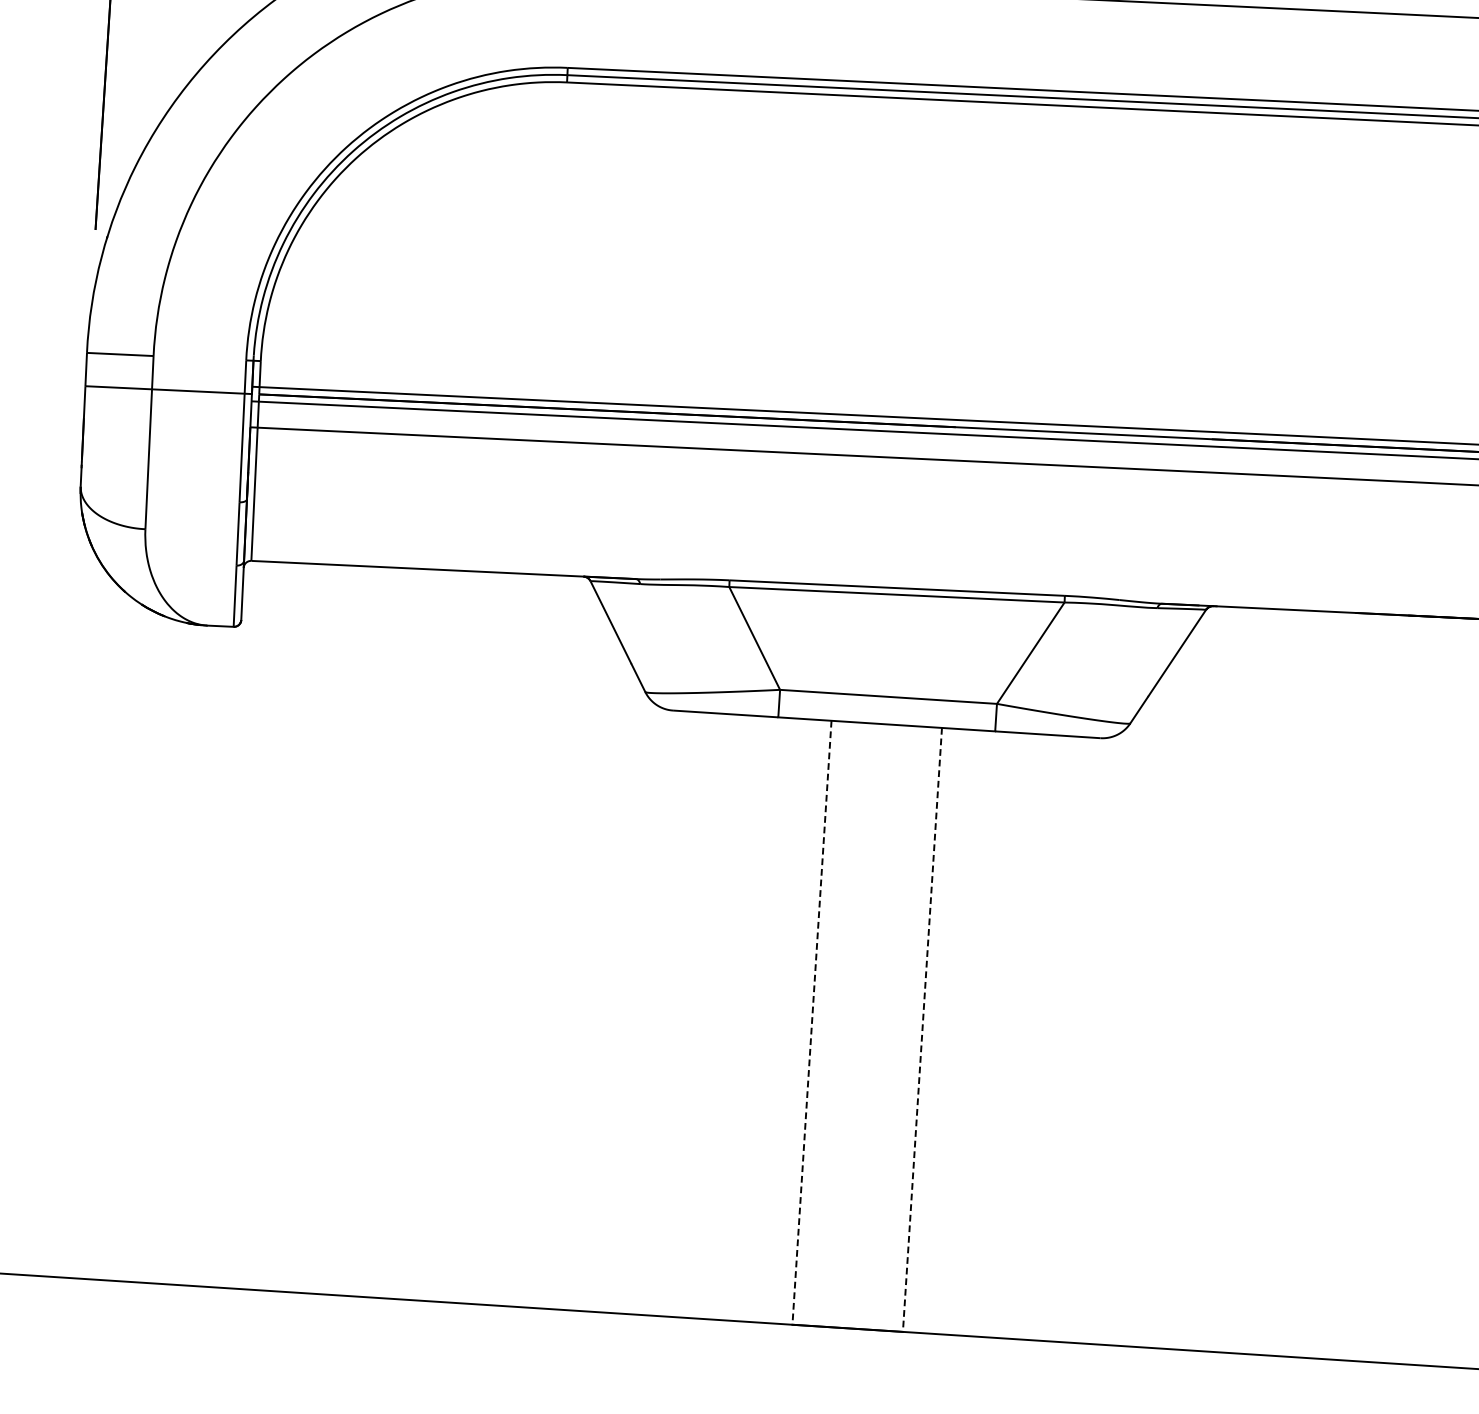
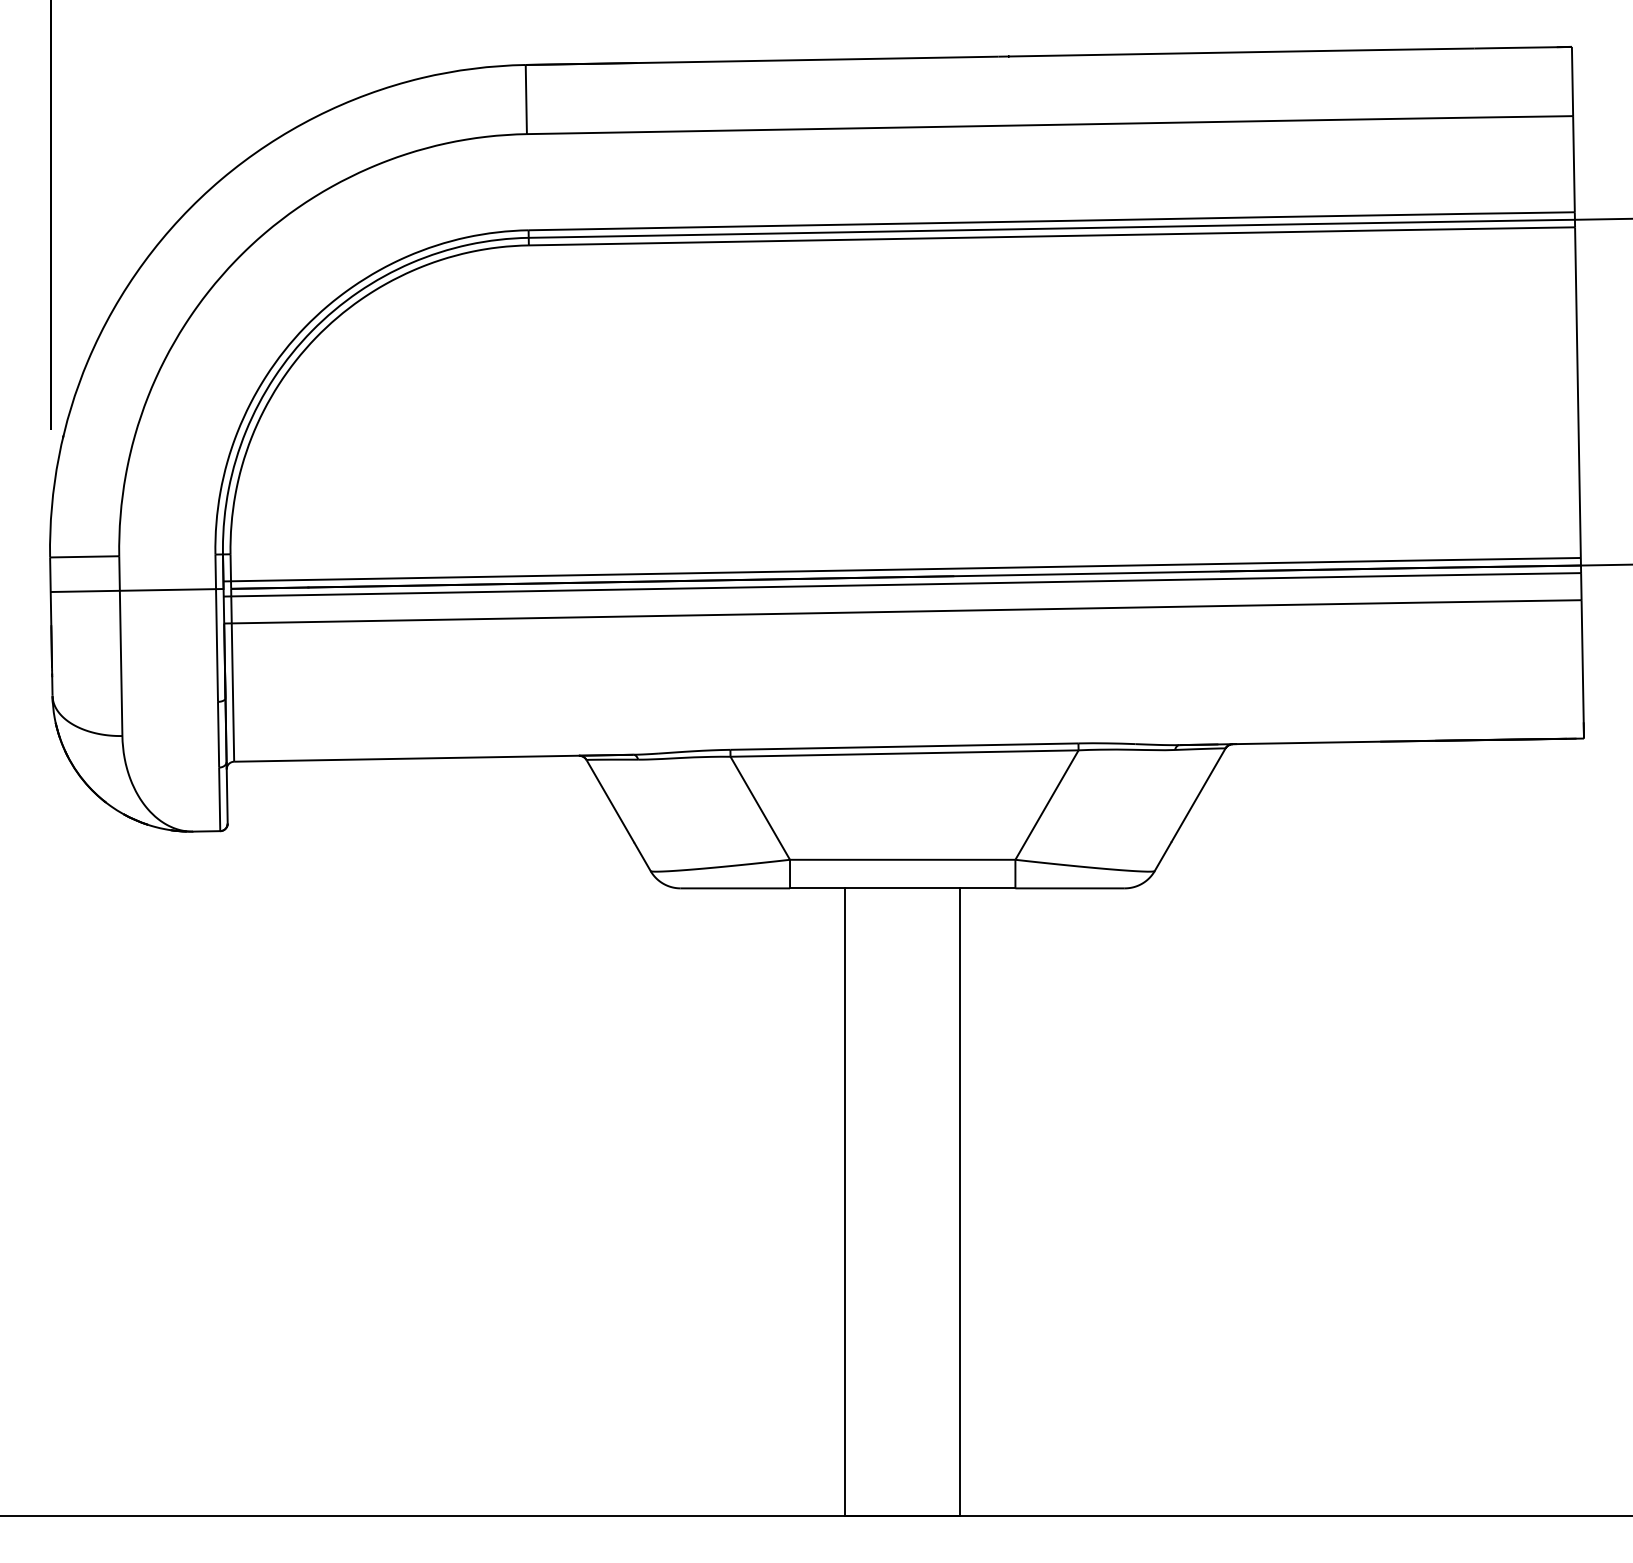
line: (812, 1023) -> (845, 1202), dashed -> solid
line: (922, 1030) -> (960, 1202), dashed -> solid

